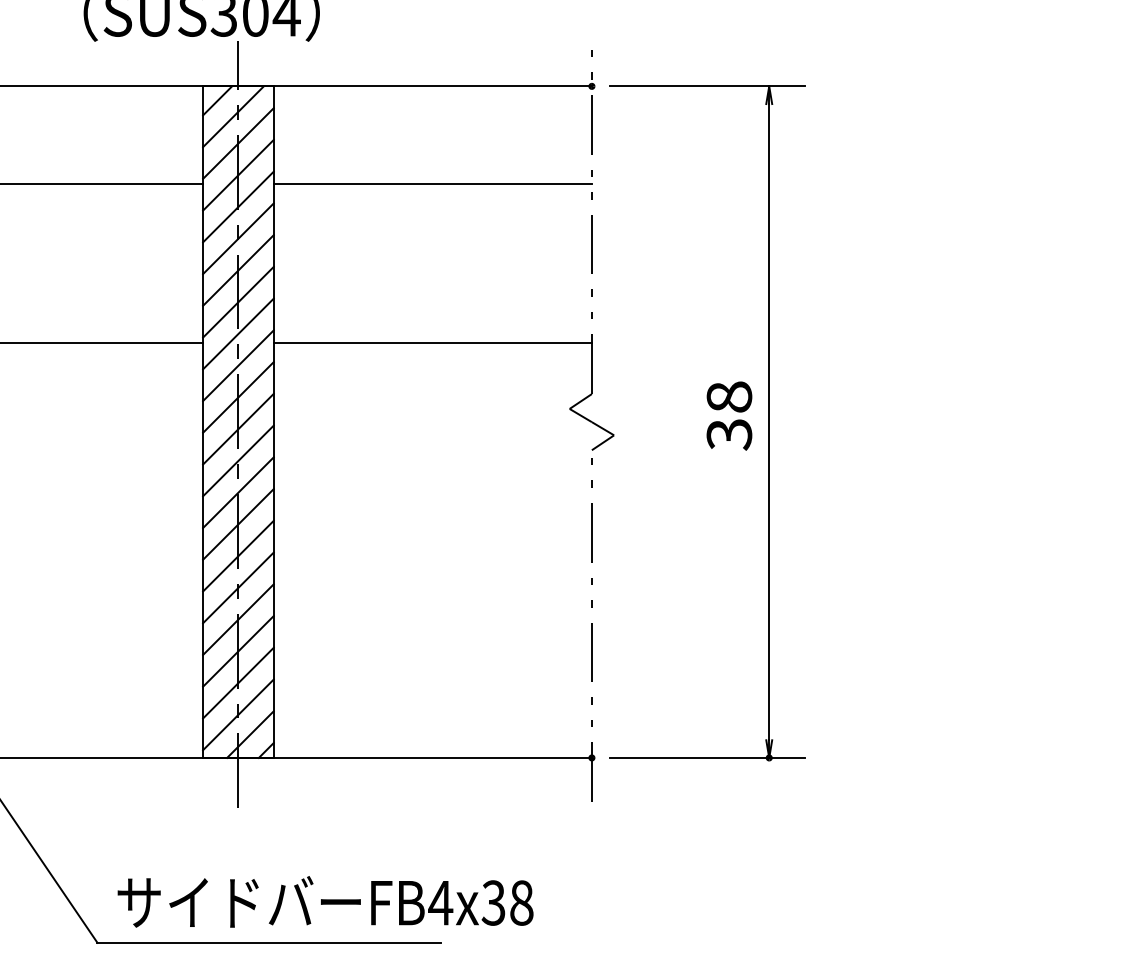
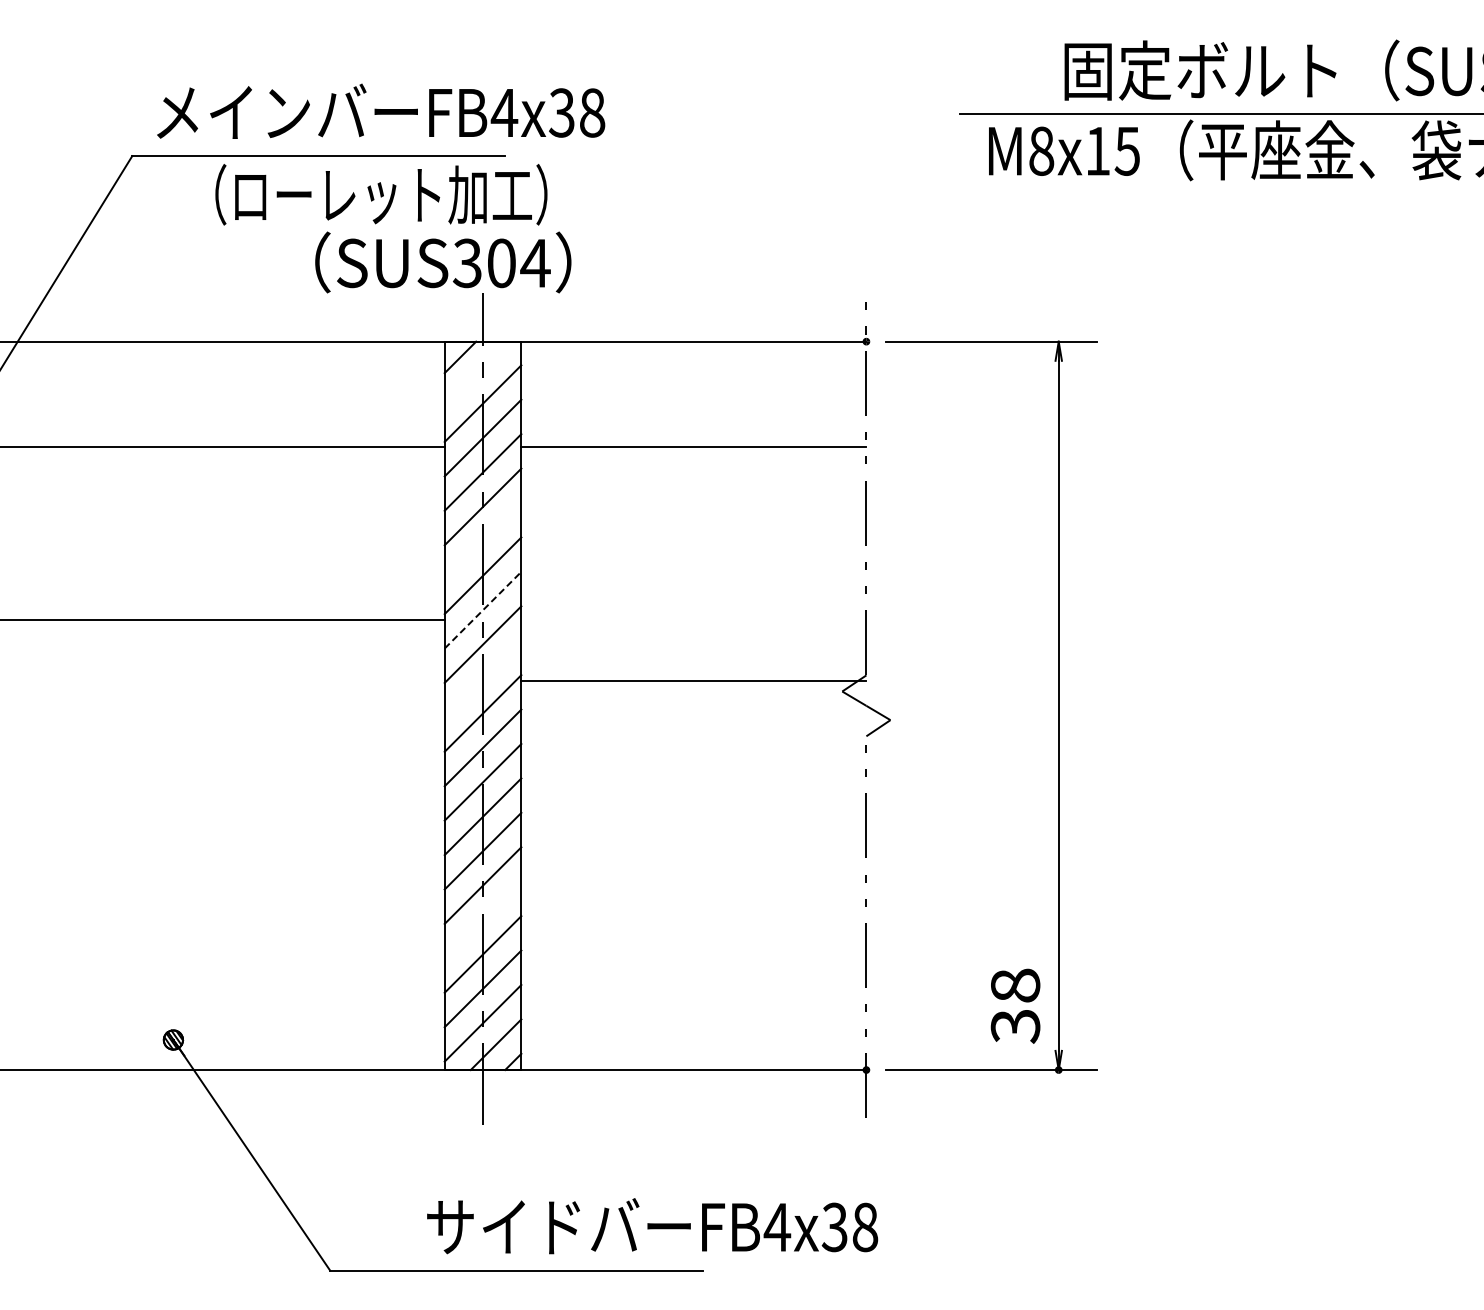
line: (233, 116) -> (477, 374), removed
line: (237, 270) -> (482, 541), removed
line: (238, 333) -> (483, 609), solid -> dashed
line: (432, 342) -> (693, 680), moved
line: (237, 396) -> (482, 678), removed
text: (729, 415) -> (1015, 1005), moved
line: (237, 619) -> (482, 919), removed
text: (325, 902) -> (652, 1226), moved

